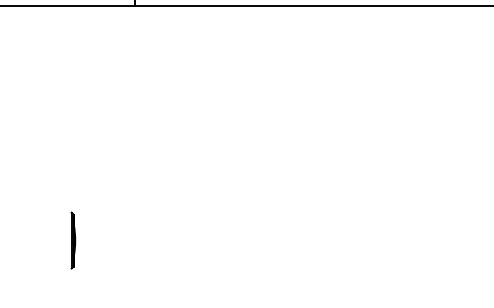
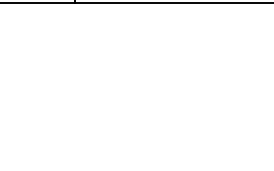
line: (73, 240) -> (40, 133), removed

